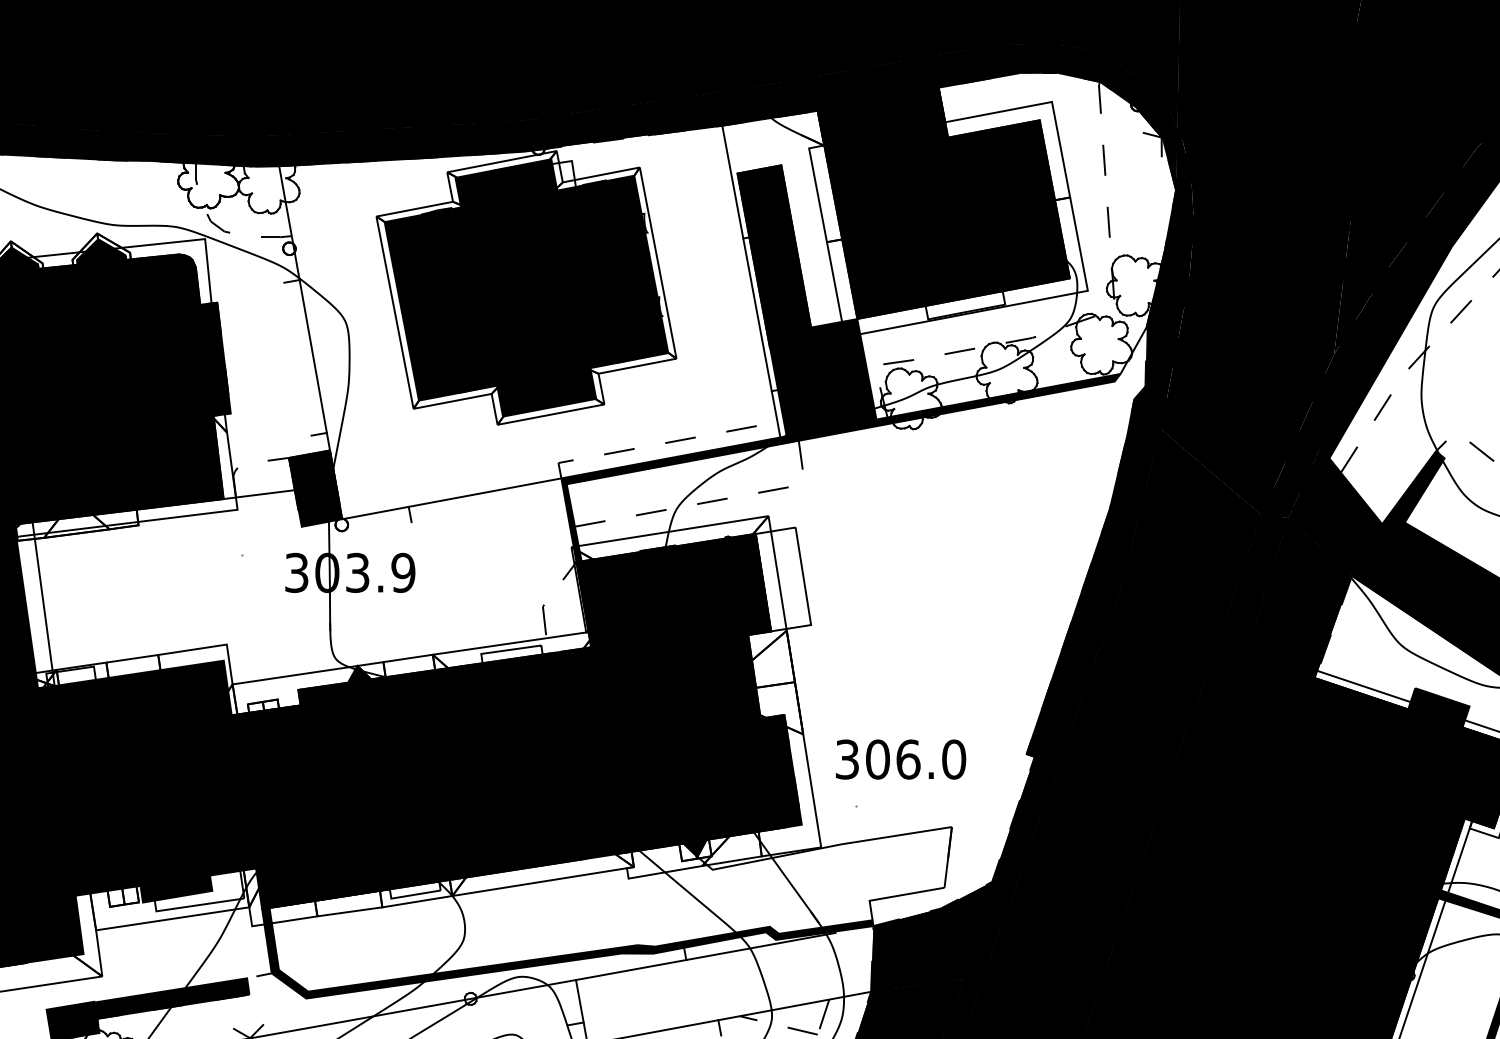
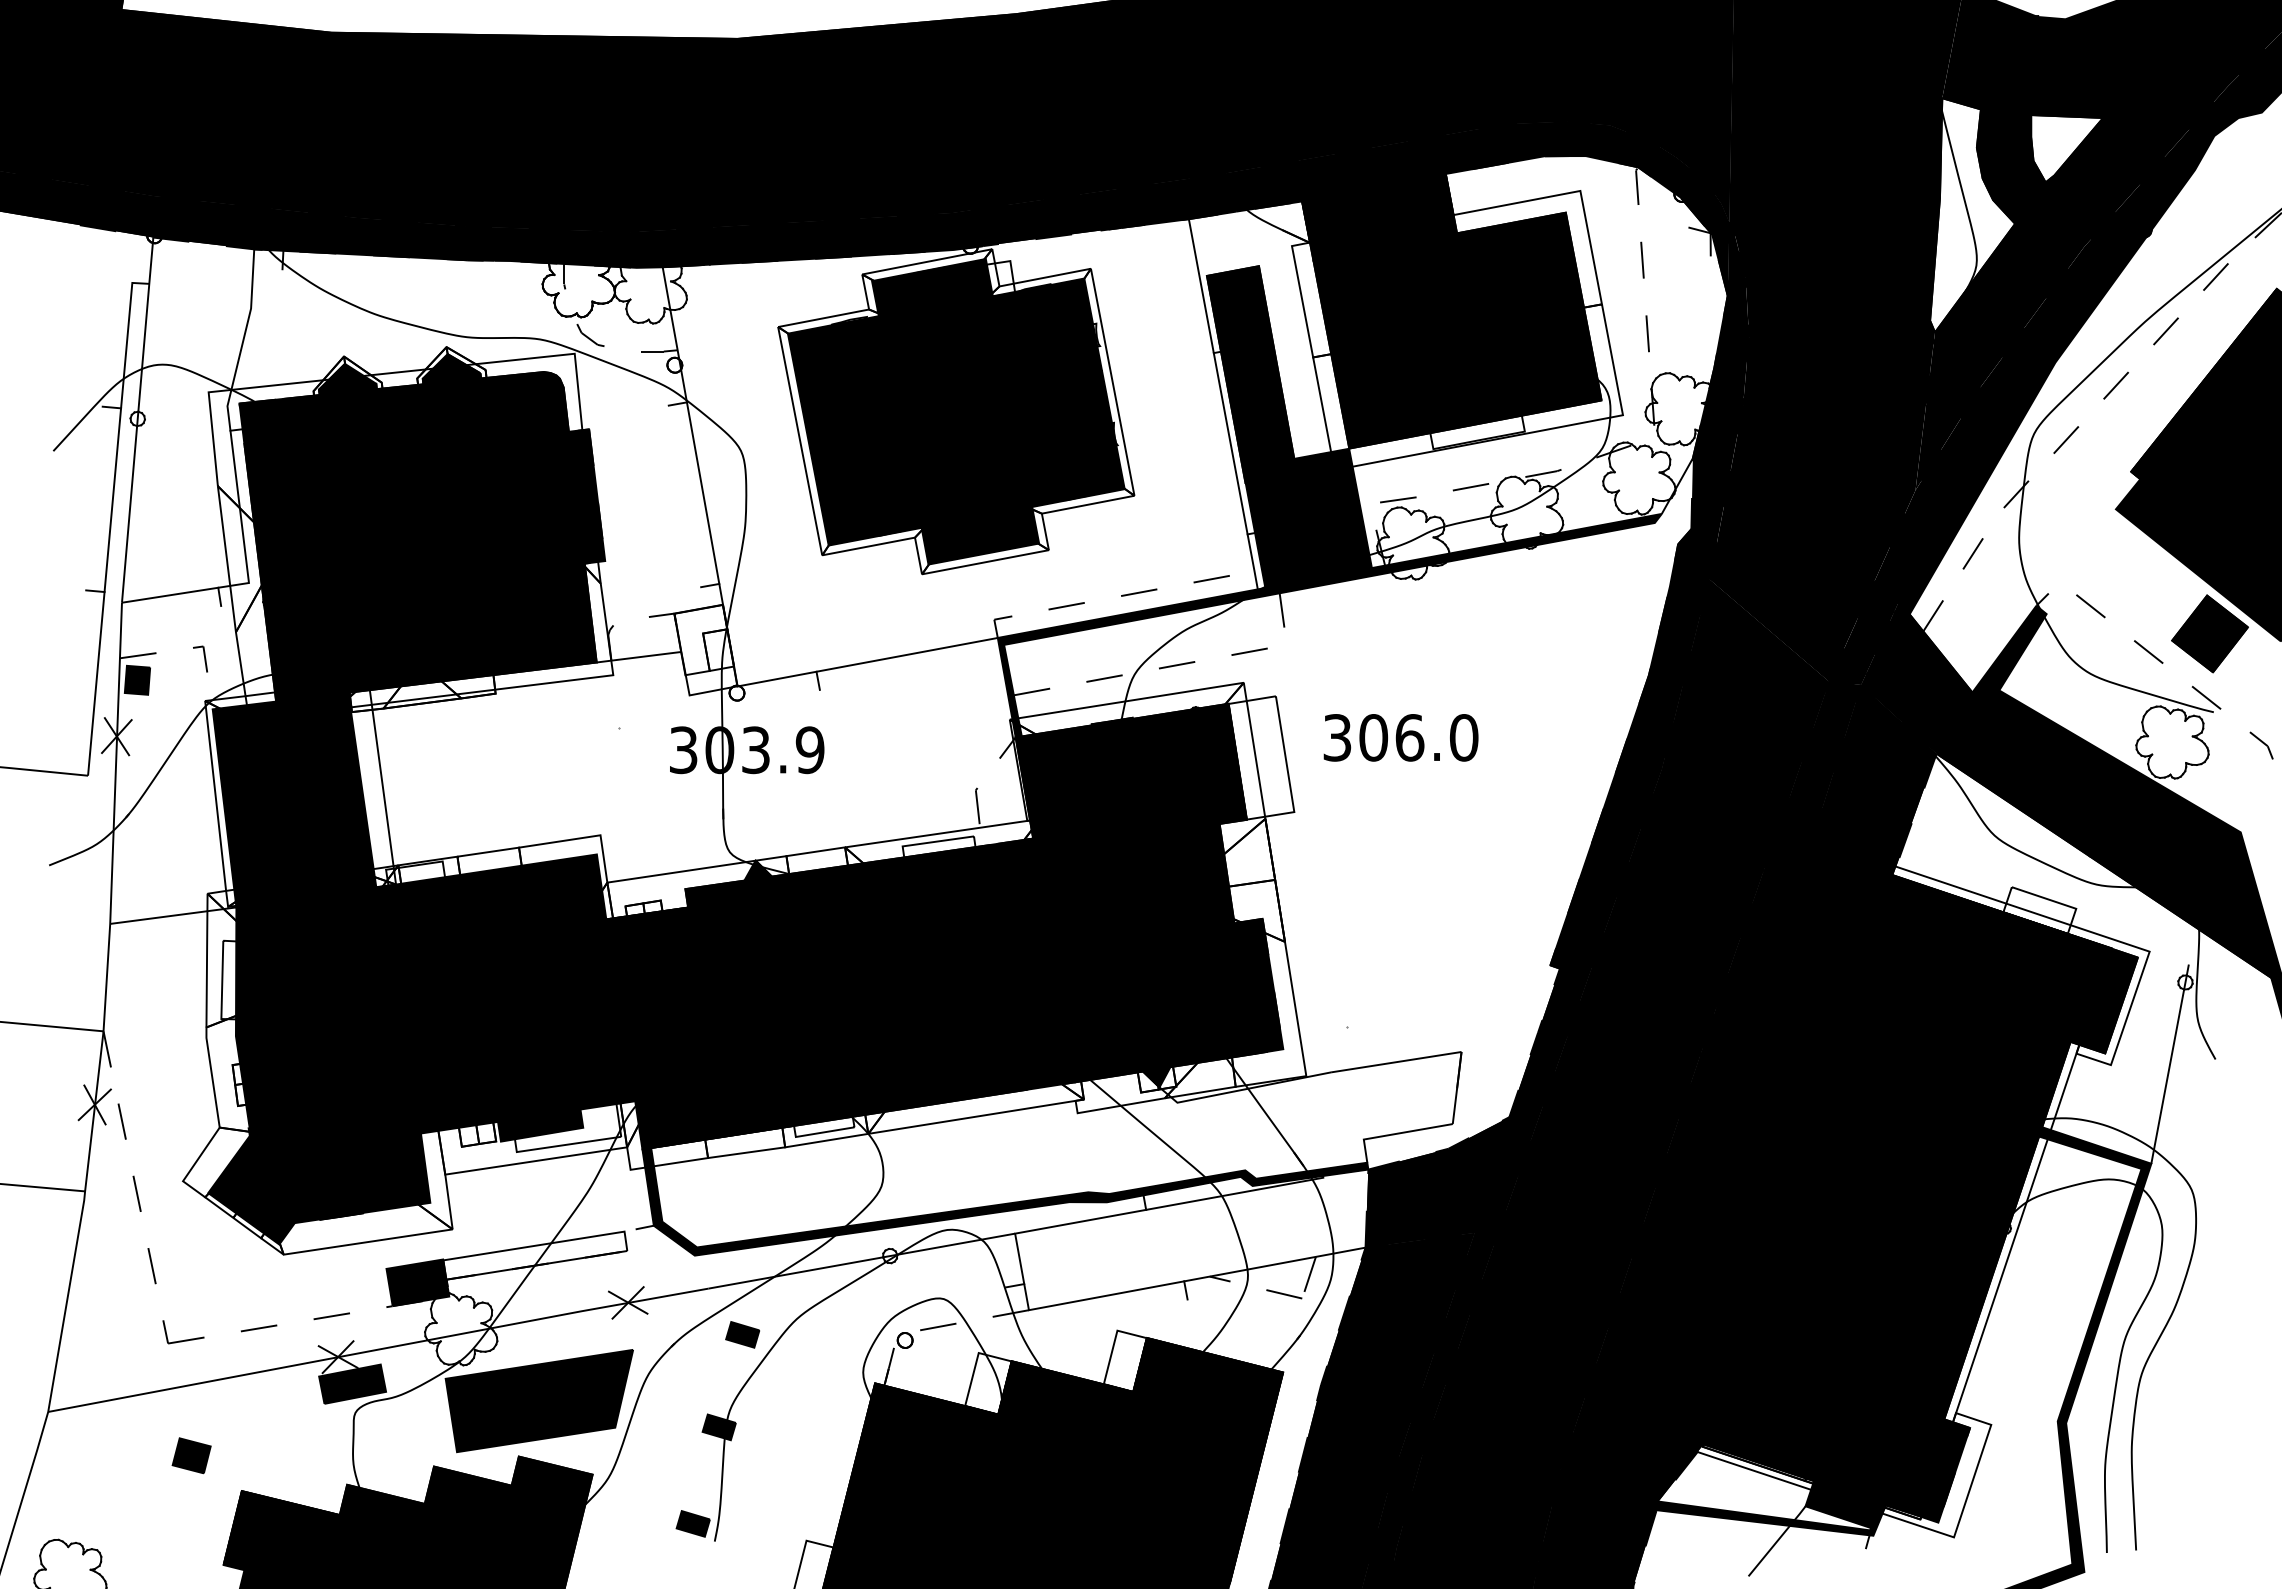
fill: (1462, 66) -> (2067, 148), removed
fill: (1382, 122) -> (1972, 215), removed
fill: (315, 488) -> (705, 649), removed
fill: (1438, 707) -> (2039, 910), removed
text: (900, 759) -> (1400, 737), moved
fill: (172, 998) -> (535, 1255), removed

